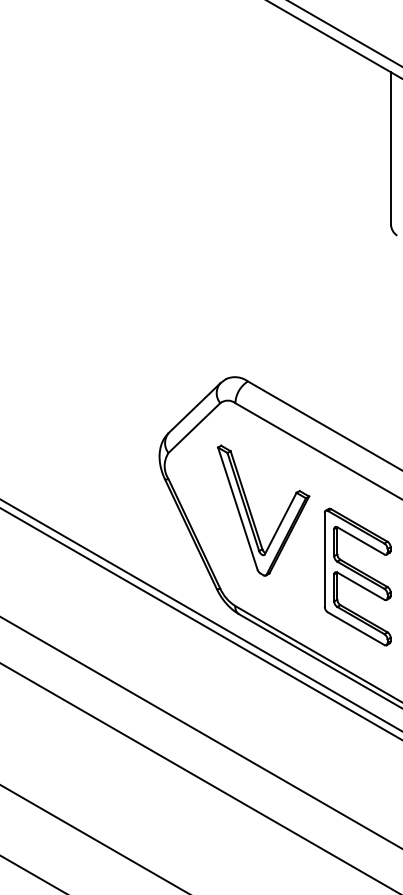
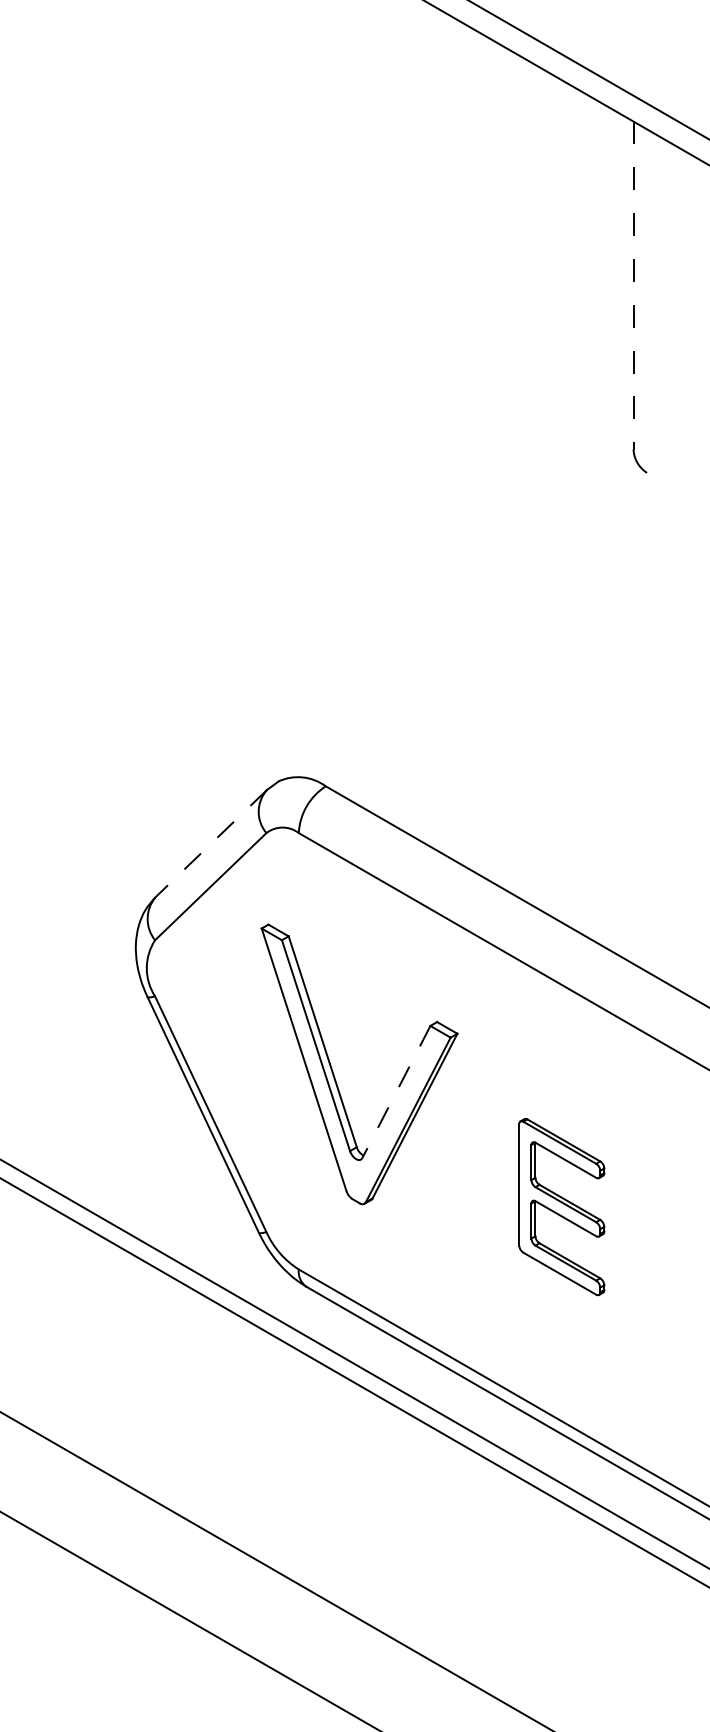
line: (391, 149) -> (634, 287), solid -> dashed
line: (194, 408) -> (210, 844), solid -> dashed
line: (280, 523) -> (395, 1091), solid -> dashed
part: (357, 576) -> (561, 1205), size x0.6

